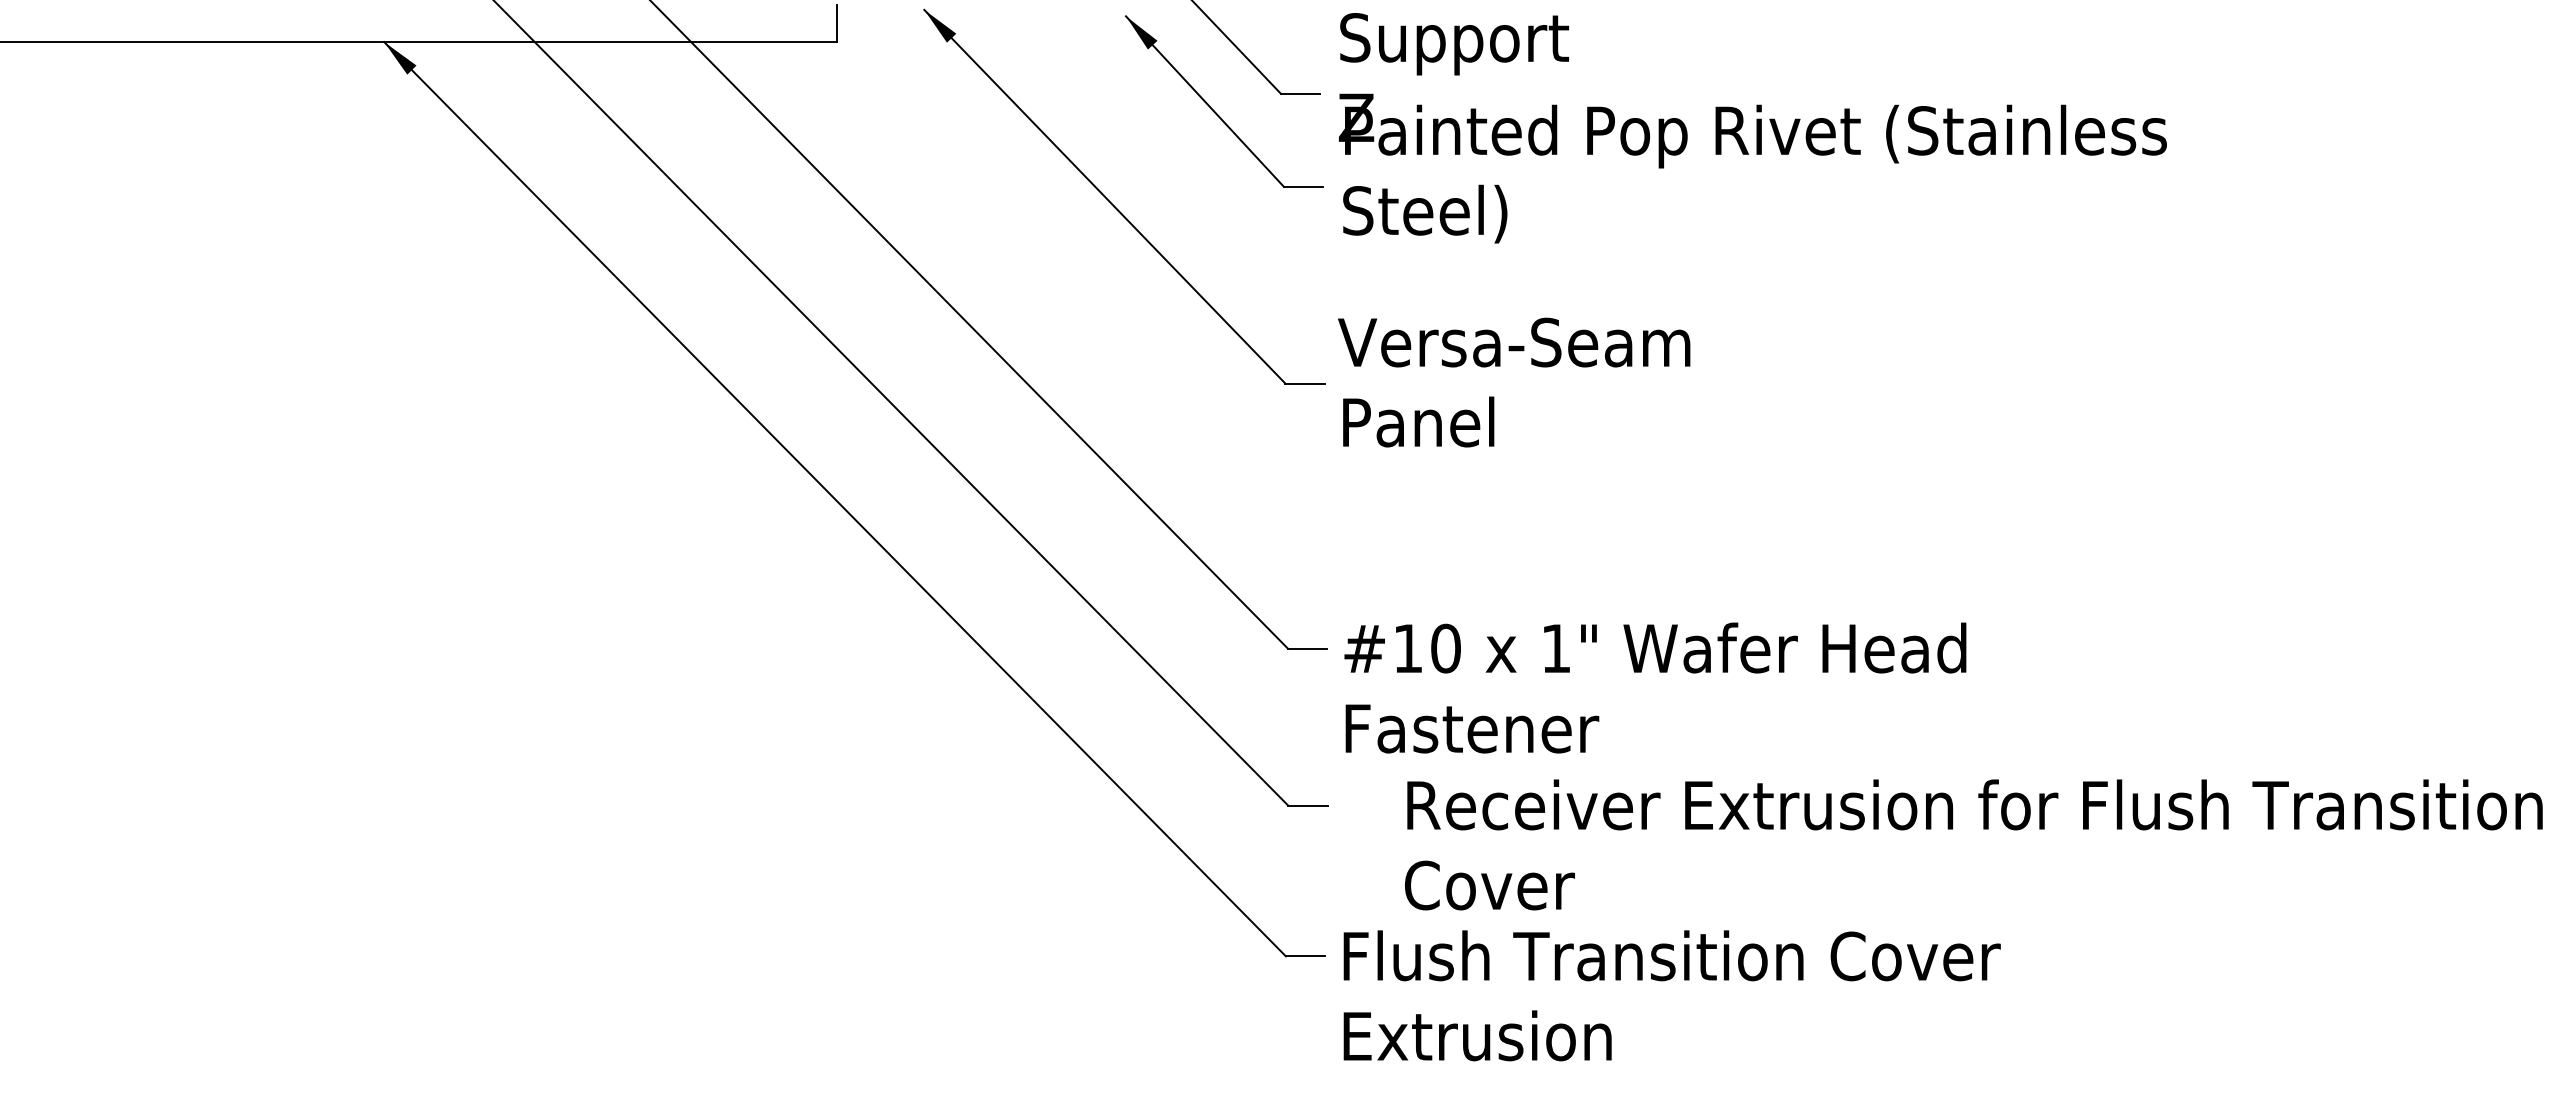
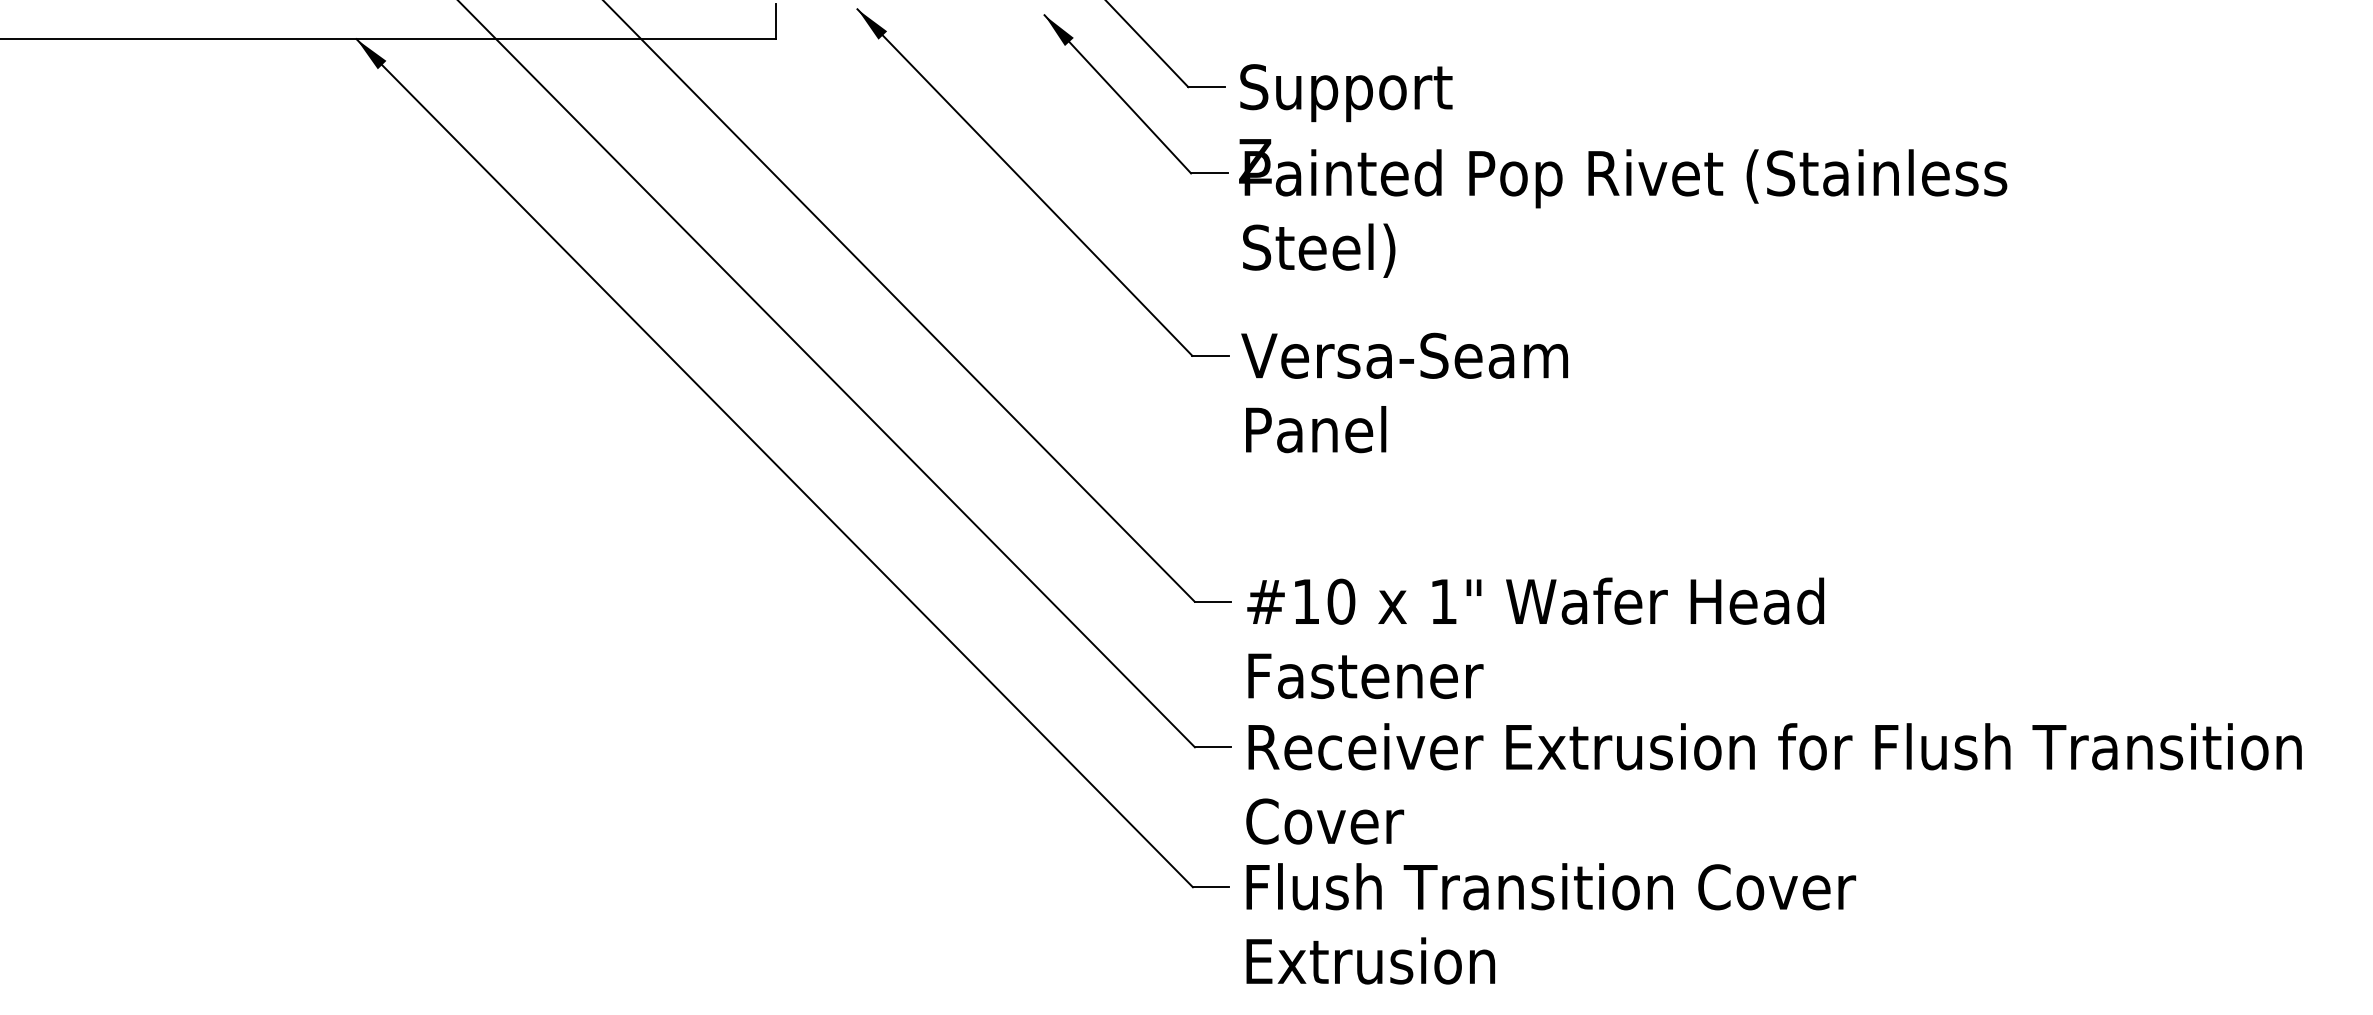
text: (1753, 127) -> (1623, 170), moved
text: (1514, 382) -> (1404, 392), moved
text: (1973, 844) -> (1773, 783), moved

